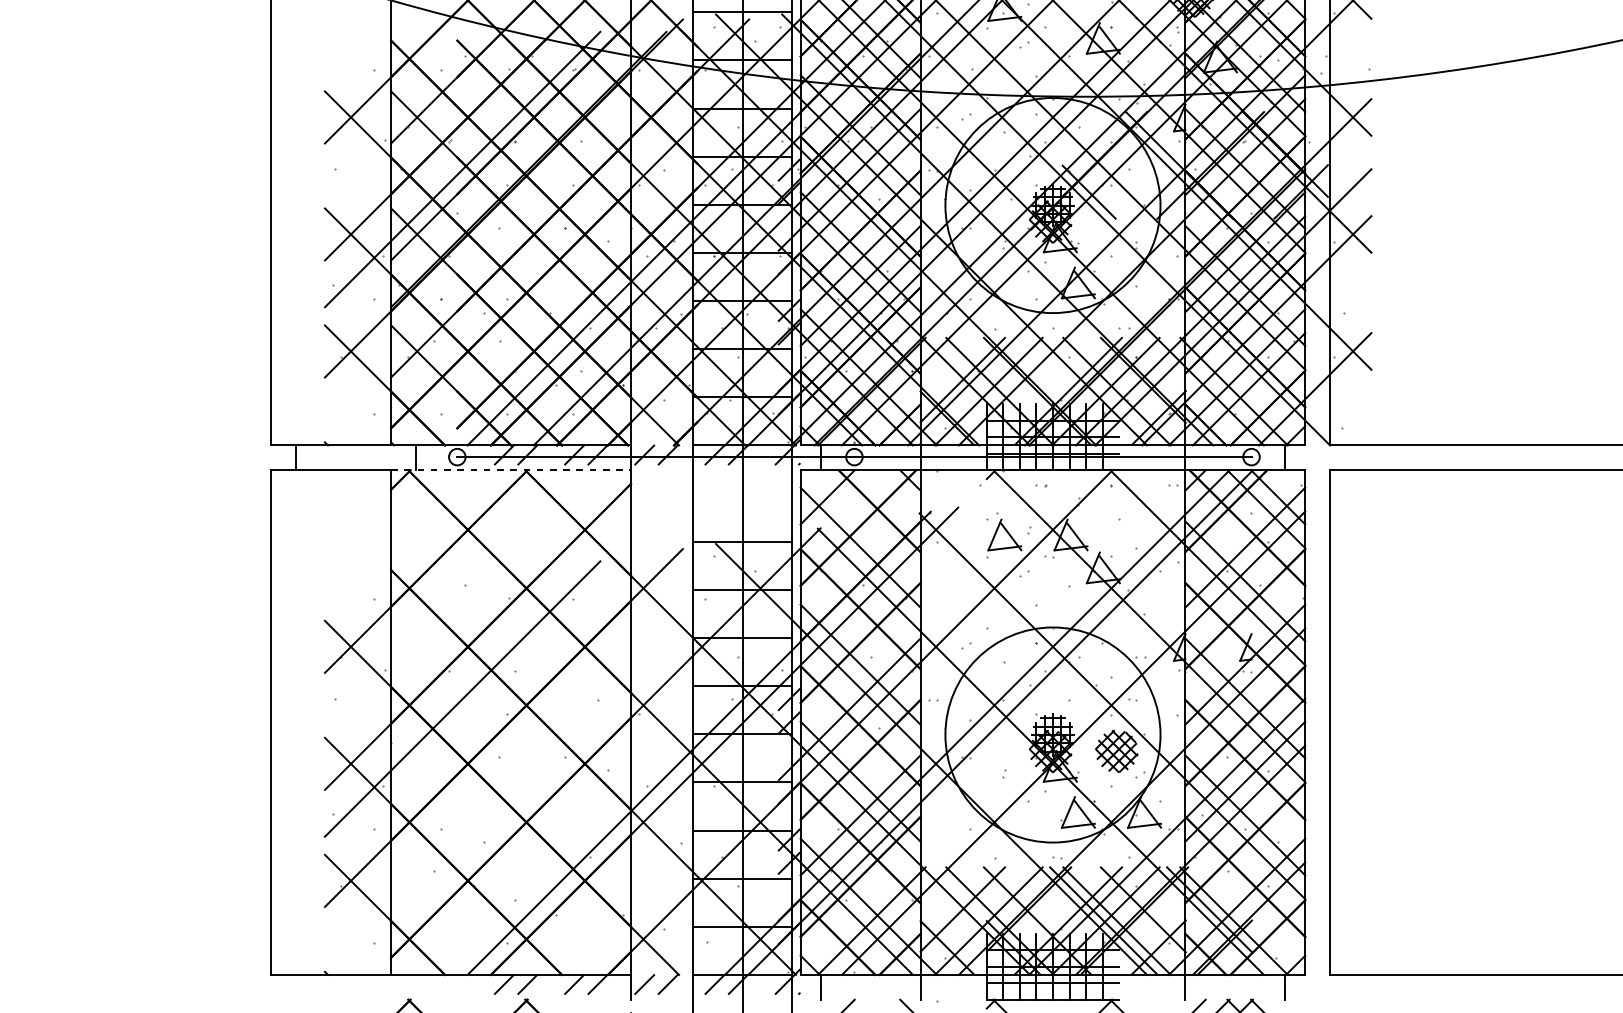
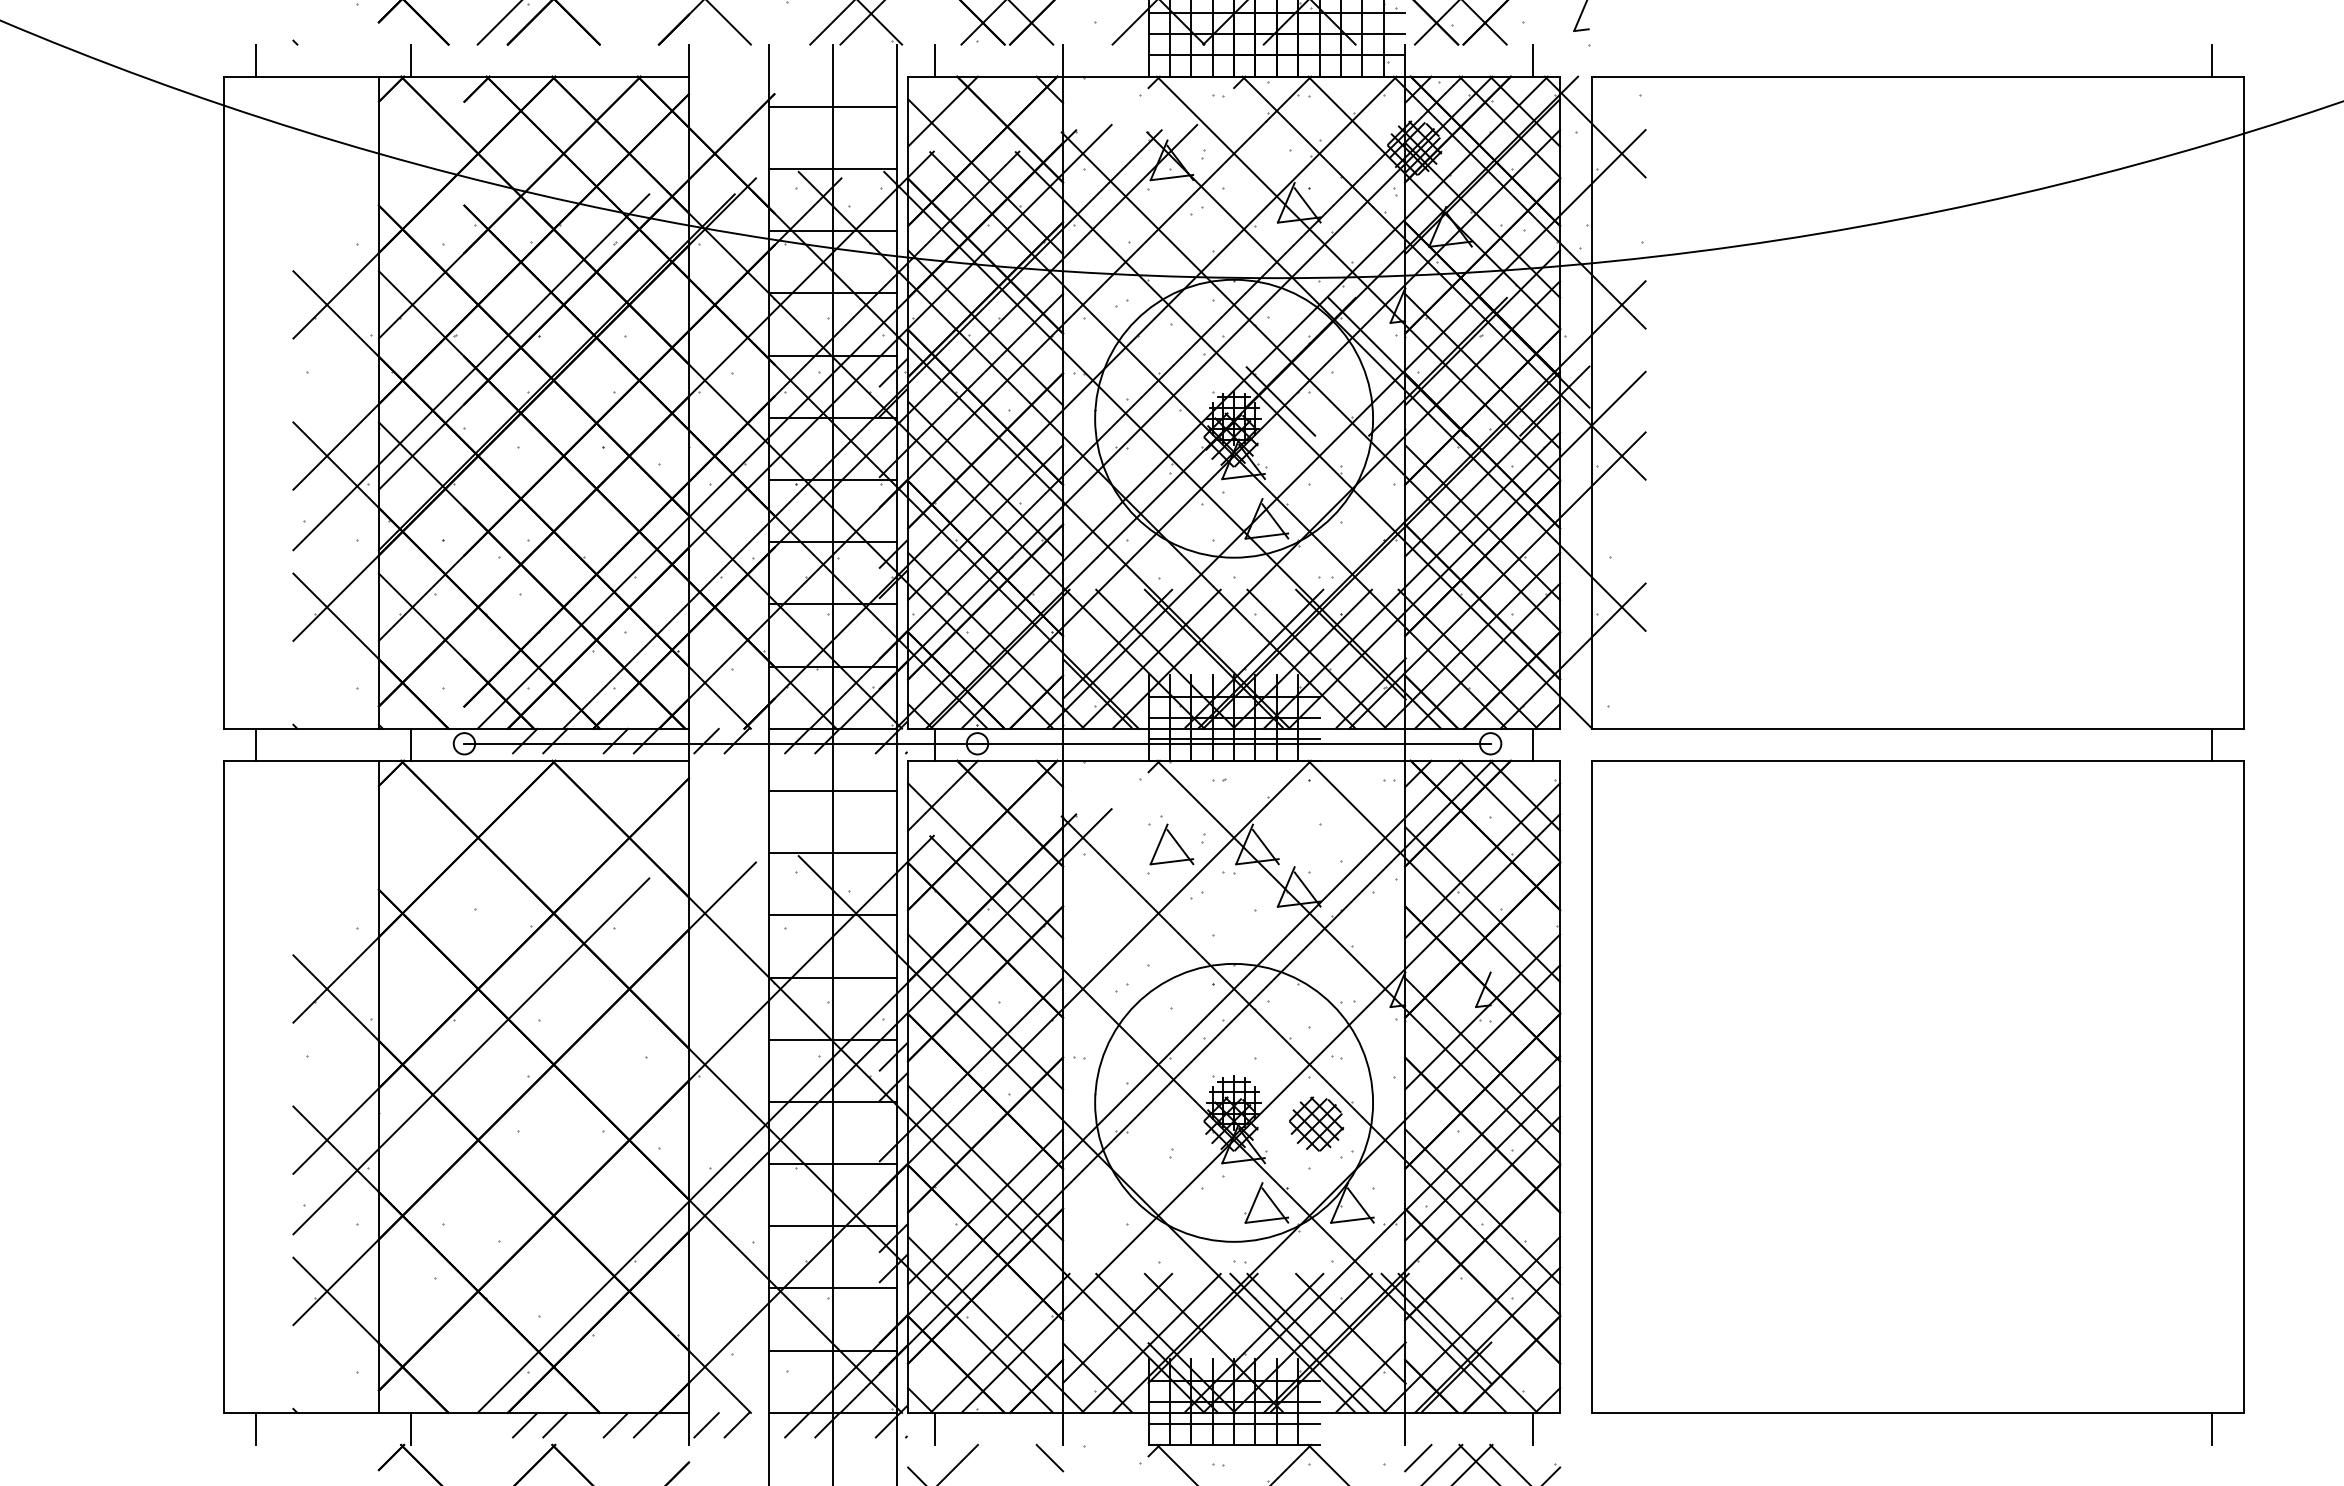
line: (511, 470) -> (534, 760), dashed -> solid
line: (742, 493) -> (833, 790), added
line: (295, 987) -> (255, 1428), added
line: (416, 987) -> (411, 1428), added

